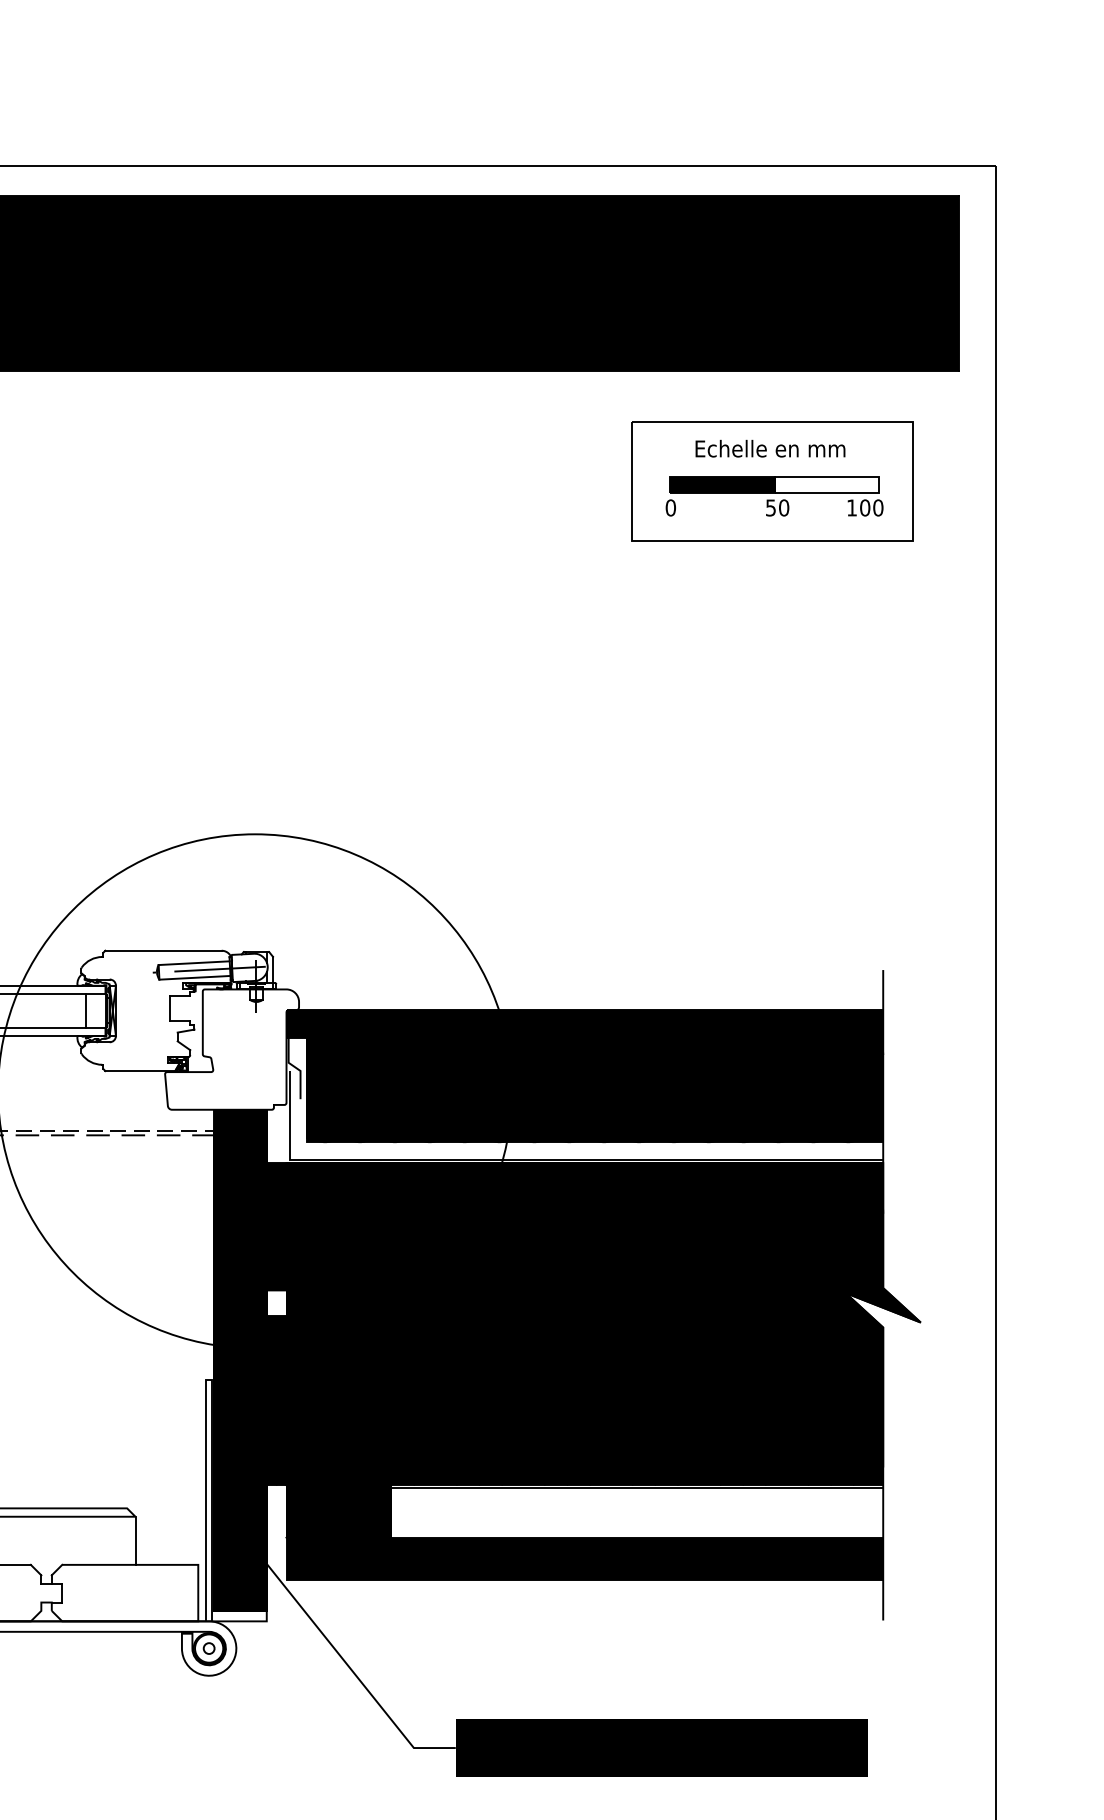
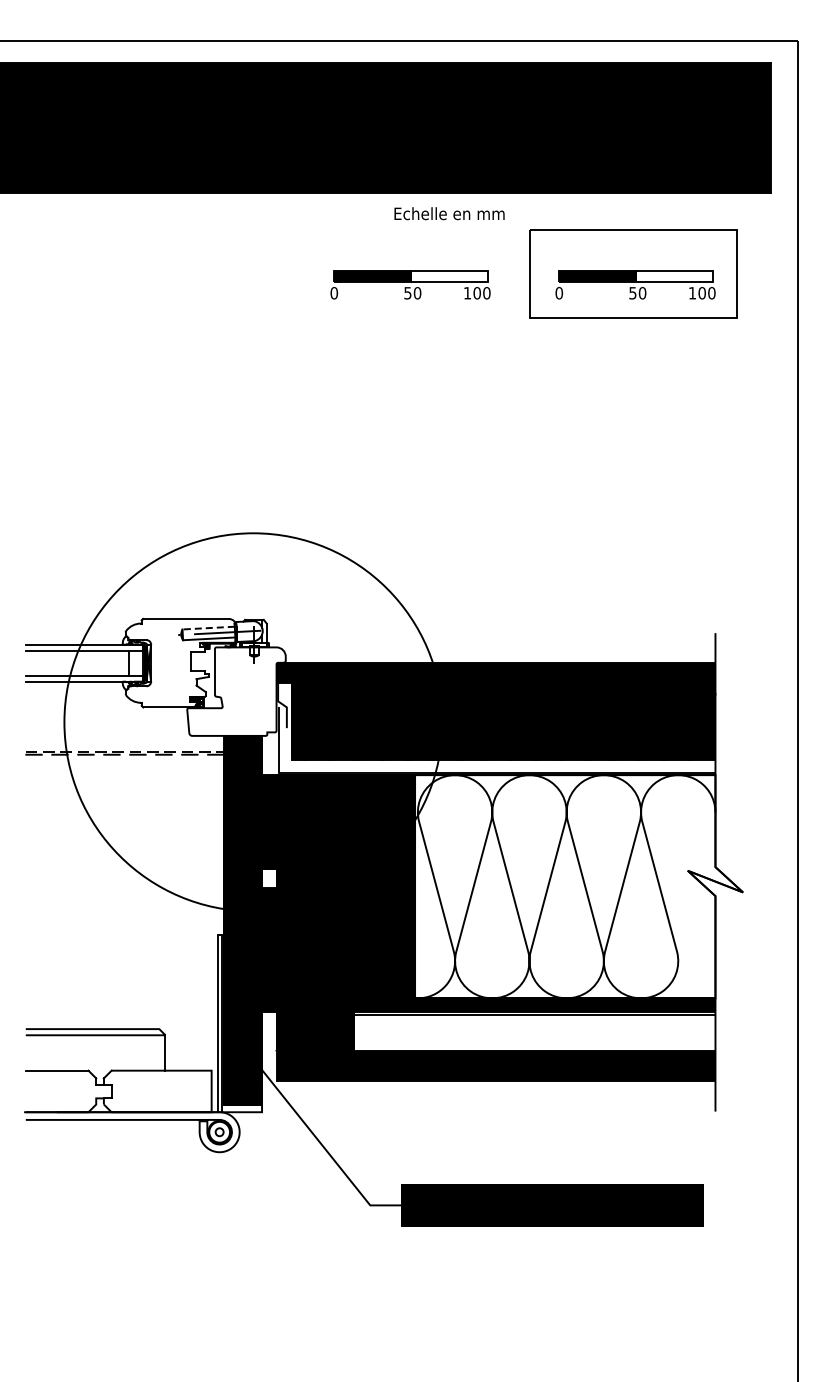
text: (770, 448) -> (449, 213), moved
part: (468, 496) -> (410, 284), added
line: (193, 963) -> (208, 628), solid -> dashed
fill: (698, 1314) -> (579, 886), removed

